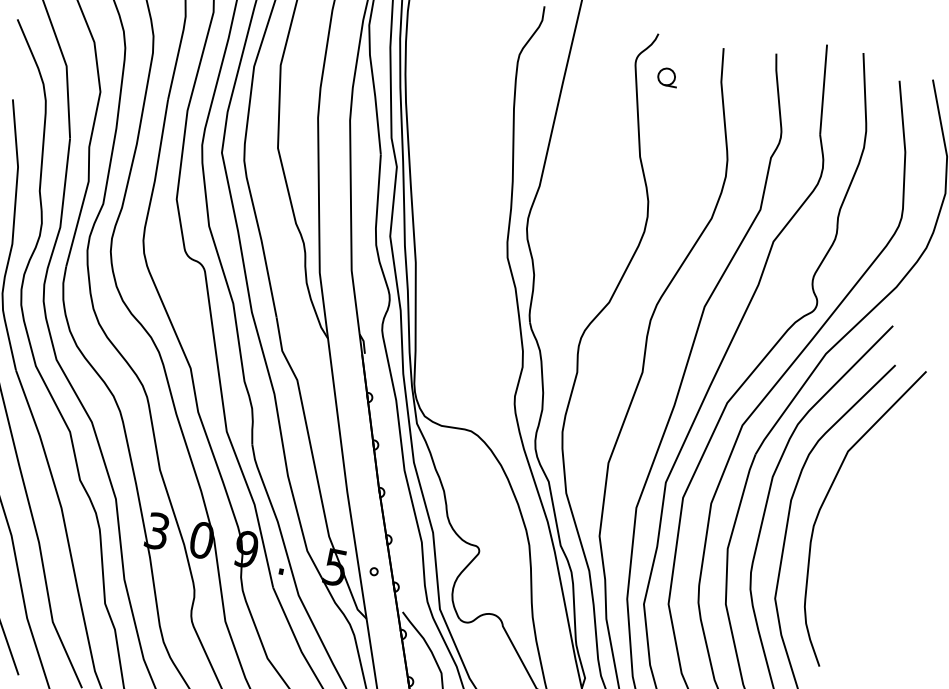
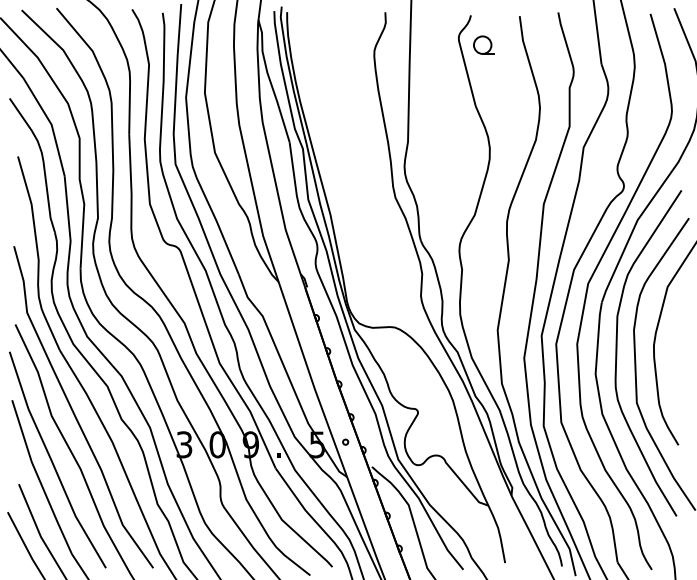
part: (667, 76) -> (483, 44), size x1.43

